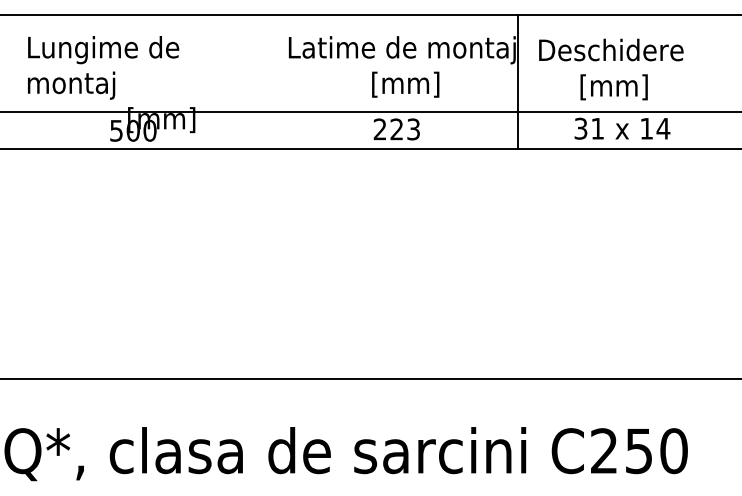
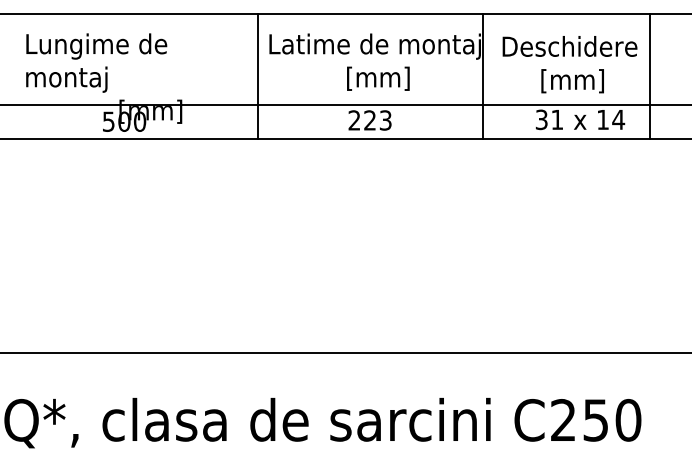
line: (276, 81) -> (257, 75), added
line: (696, 81) -> (649, 75), added

